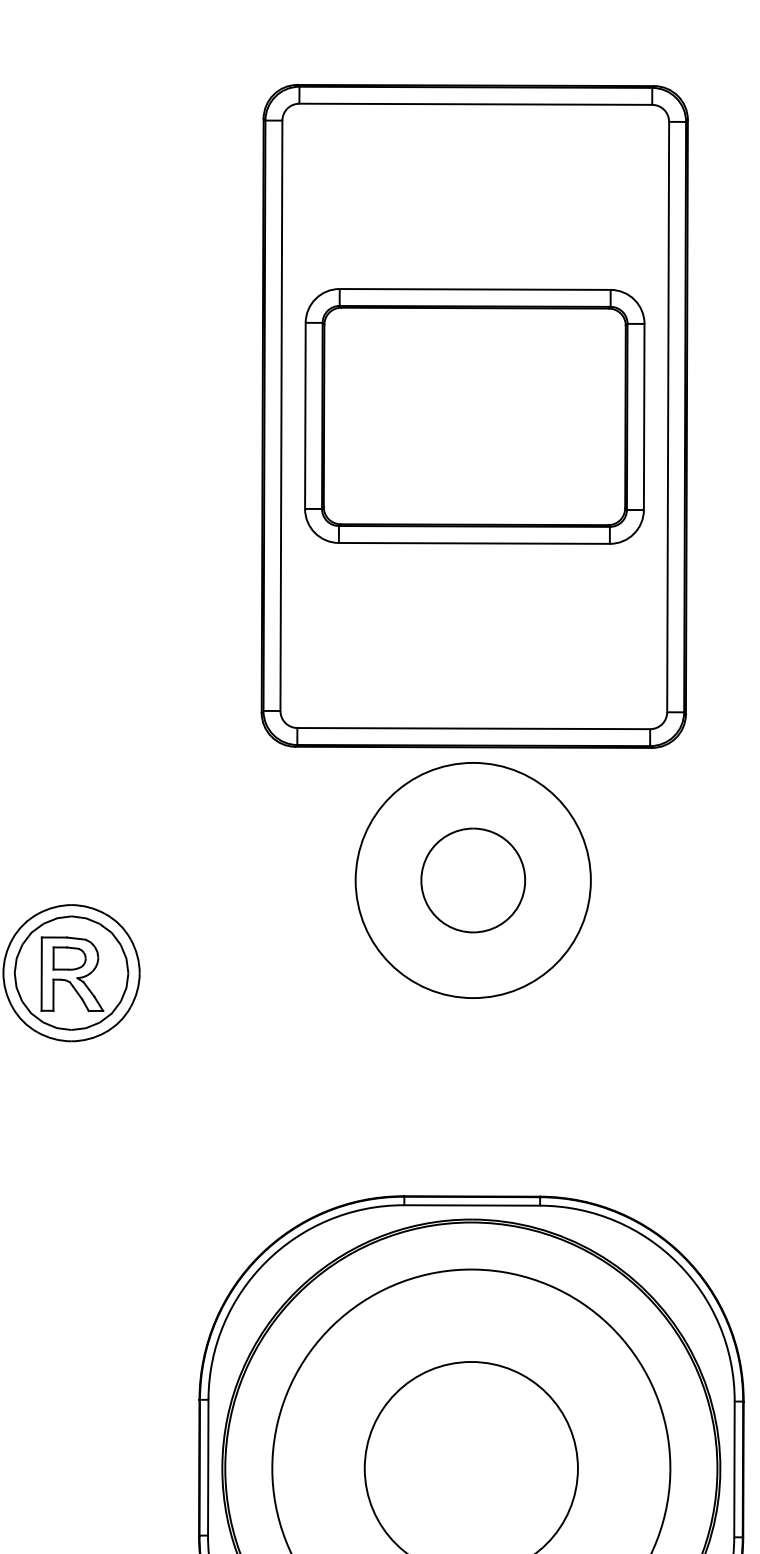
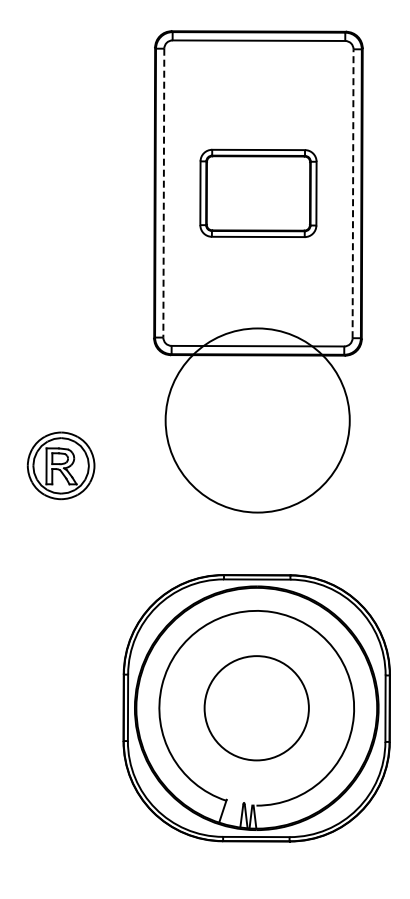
line: (280, 416) -> (163, 193), solid -> dashed
part: (474, 416) -> (258, 193), size x0.7
line: (669, 416) -> (353, 193), solid -> dashed
circle: (472, 880) -> (257, 420), size x1.6
part: (472, 880) -> (257, 420), removed

